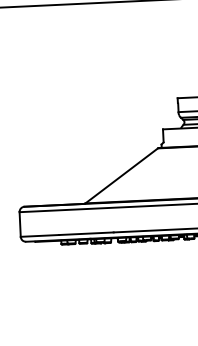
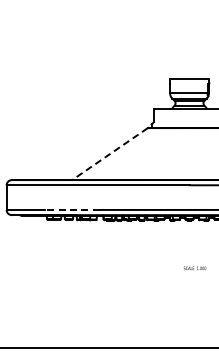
line: (120, 176) -> (109, 154), solid -> dashed
line: (85, 233) -> (71, 209), solid -> dashed

